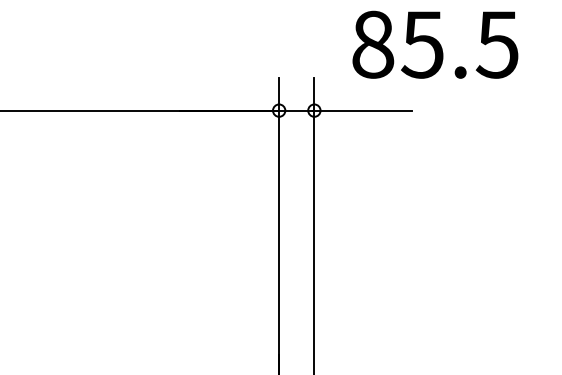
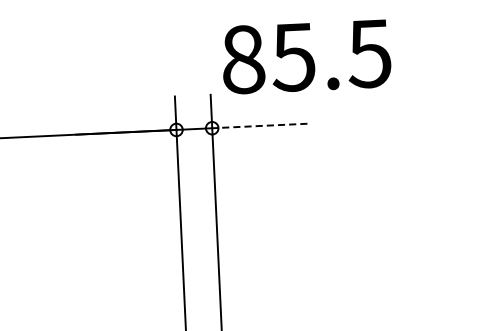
text: (435, 44) -> (306, 56), moved
line: (363, 110) -> (262, 125), solid -> dashed

